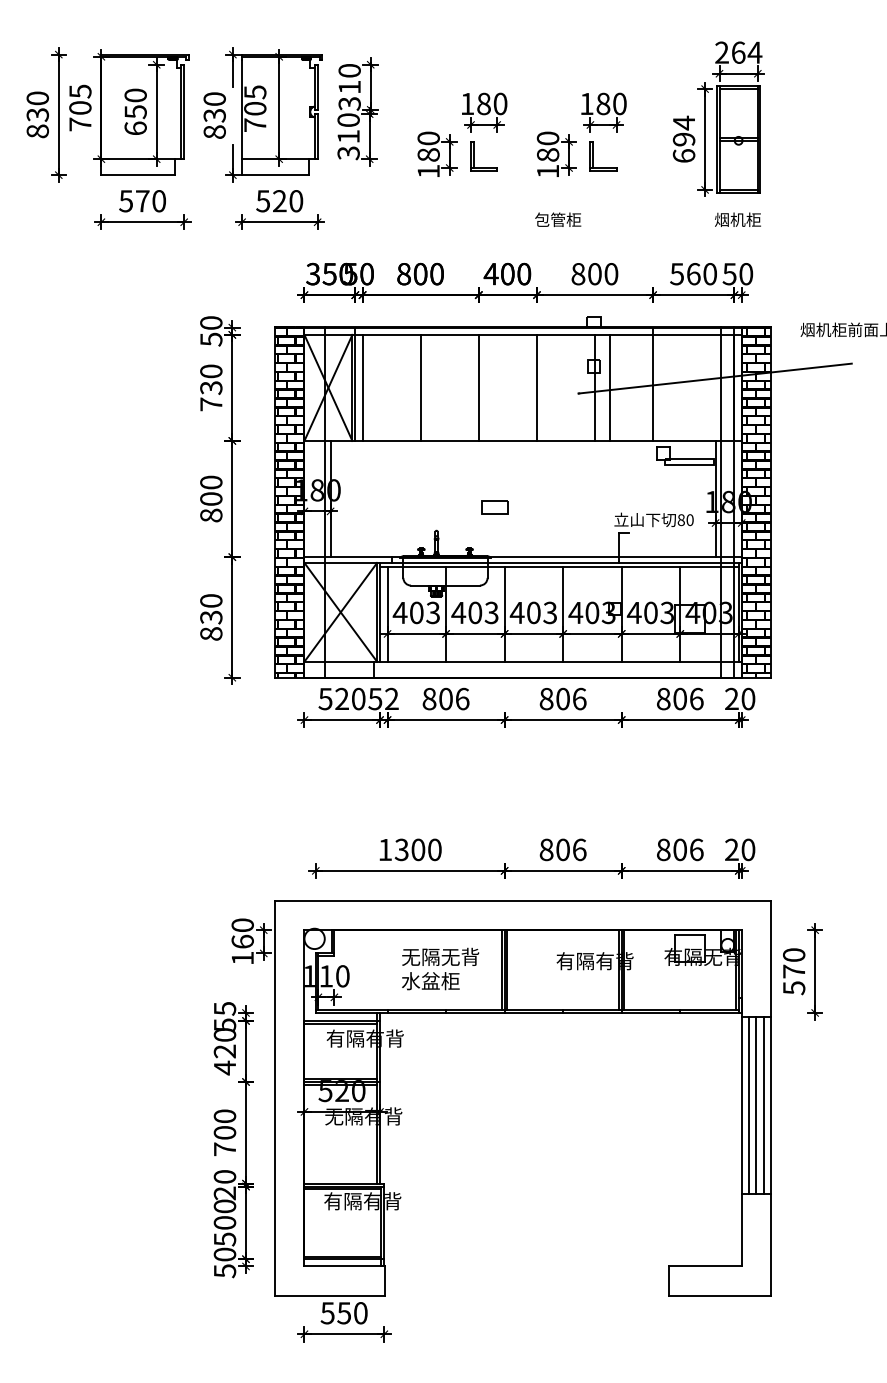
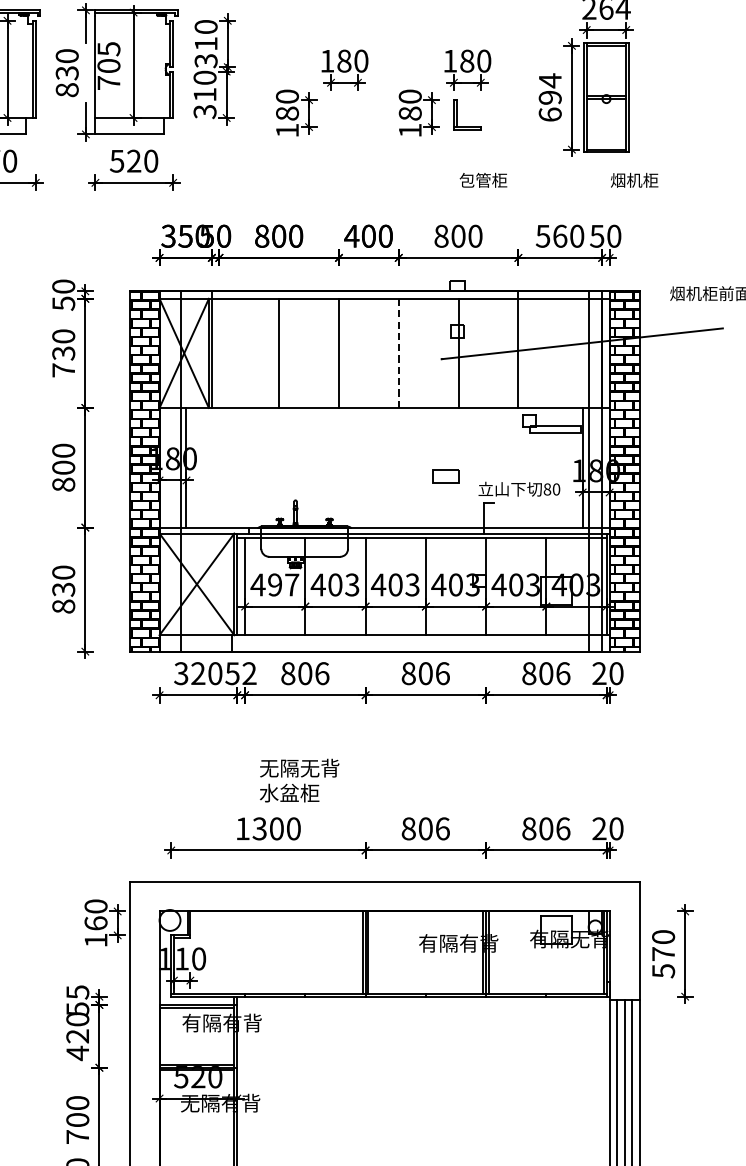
part: (474, 156) -> (334, 115), removed
text: (558, 219) -> (483, 180), moved
text: (737, 219) -> (634, 180), moved
line: (362, 387) -> (219, 352), removed
line: (536, 387) -> (398, 352), solid -> dashed
line: (609, 387) -> (473, 352), removed
part: (494, 507) -> (445, 476), moved
text: (425, 612) -> (284, 584), 403 -> 497
text: (325, 698) -> (181, 673), 520 -> 320
text: (440, 968) -> (299, 780), moved

